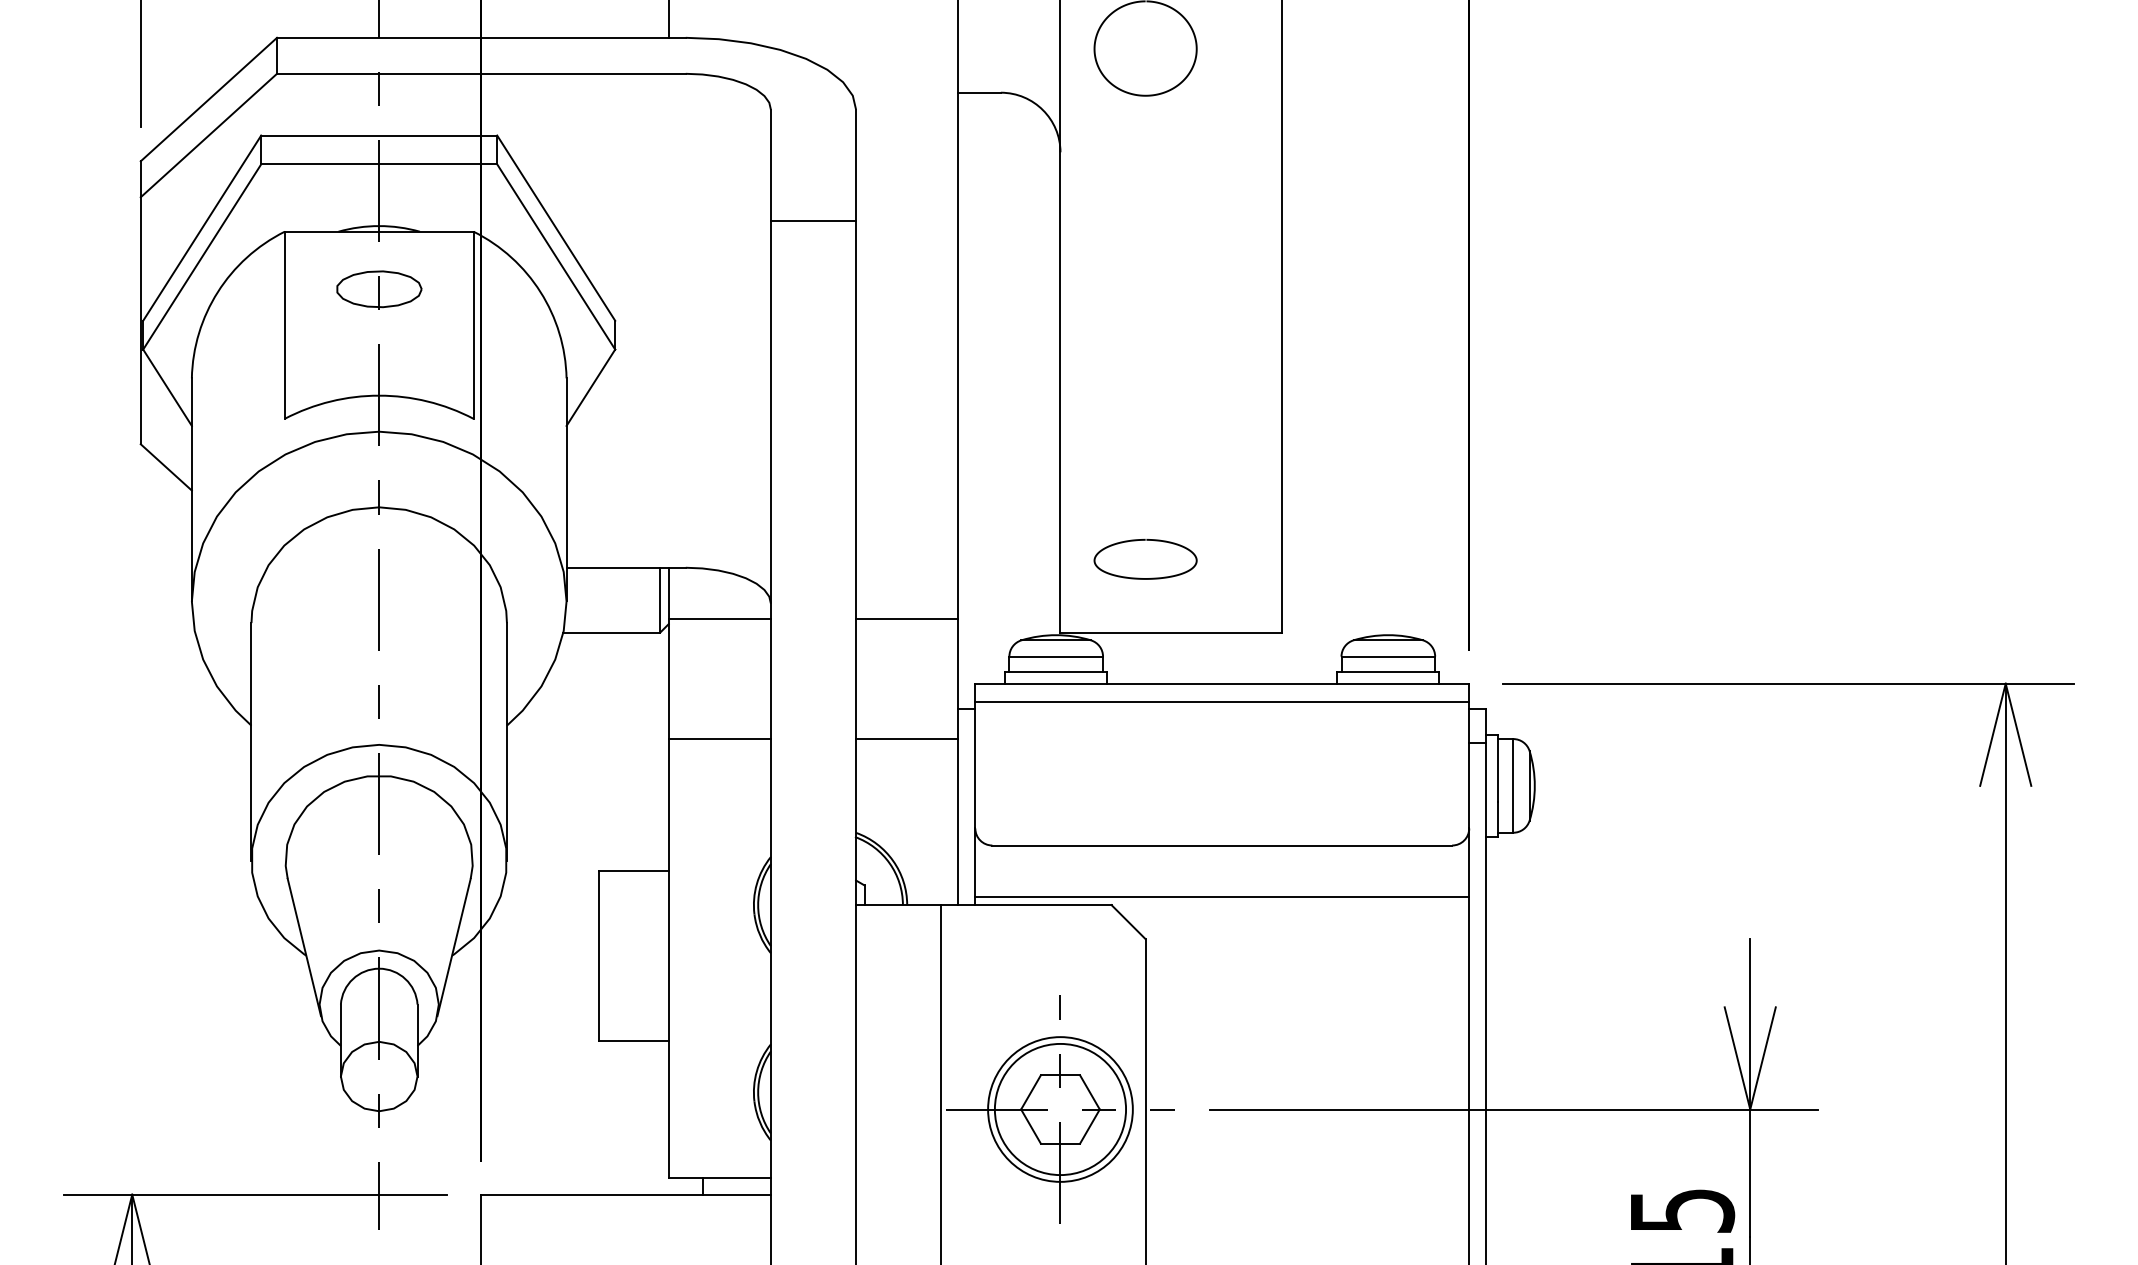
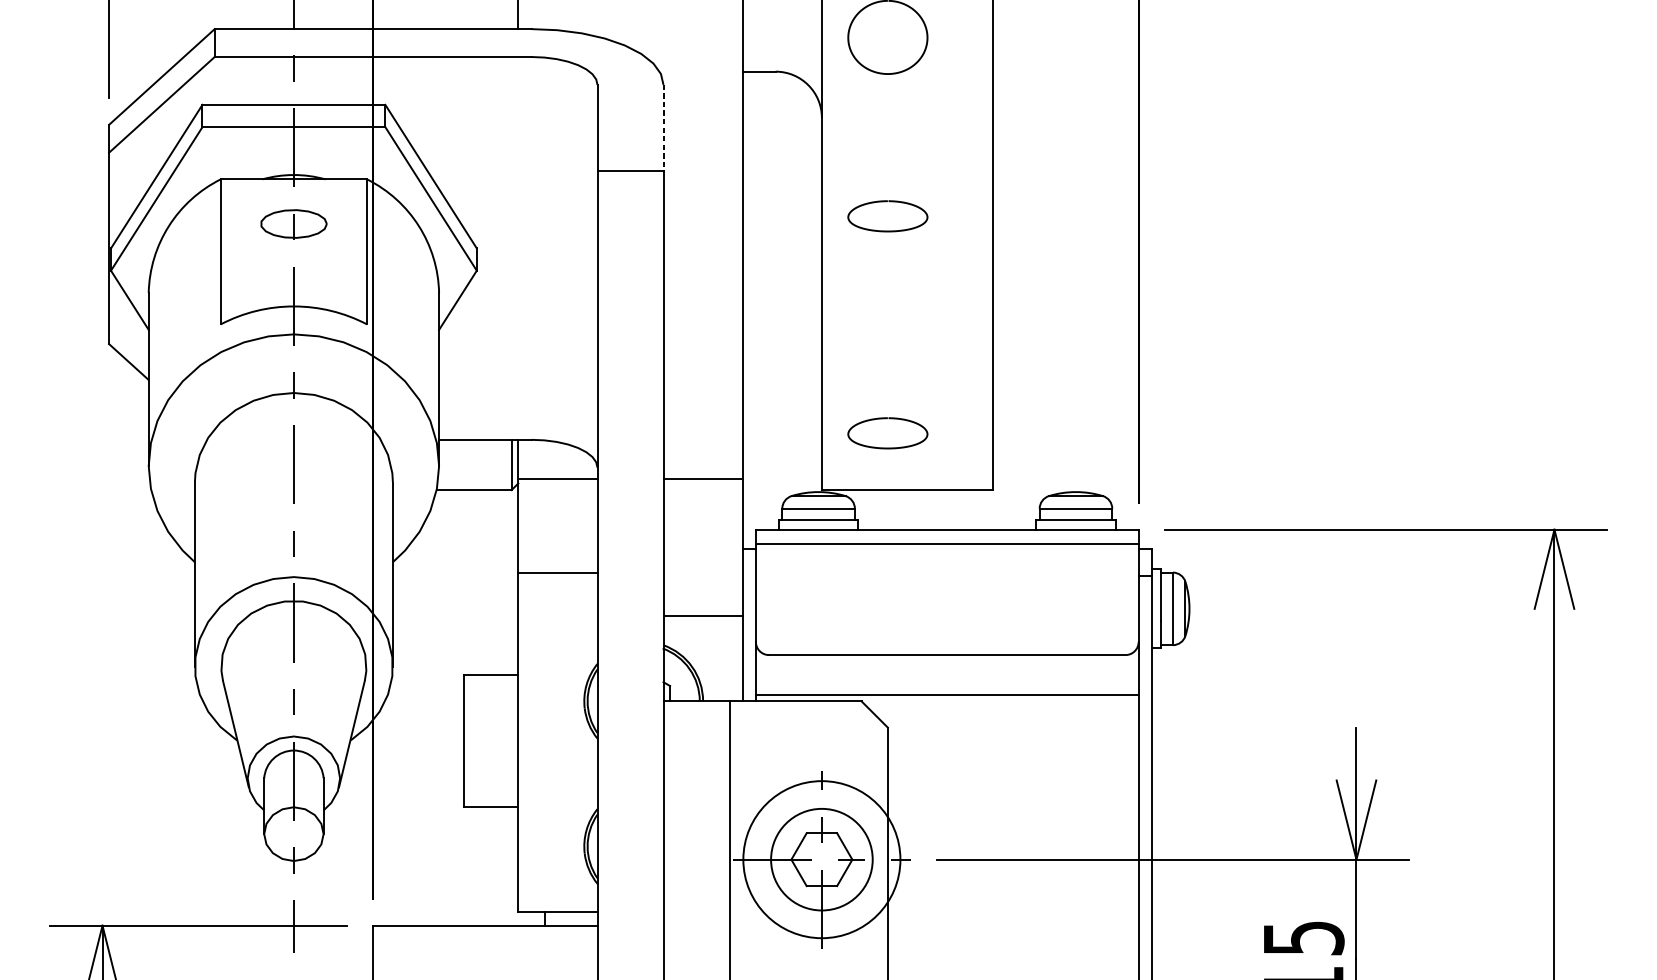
line: (856, 165) -> (663, 128), solid -> dashed
curve: (1139, 297) -> (883, 230), added
line: (907, 738) -> (703, 615), moved
circle: (1060, 1109) -> (821, 859), size x1.4

